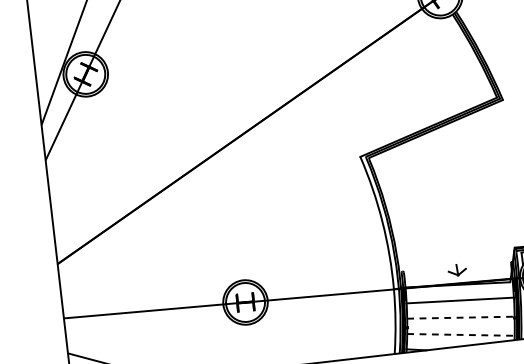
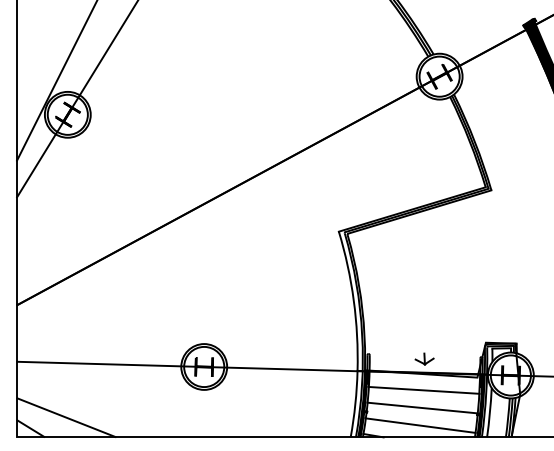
line: (461, 318) -> (423, 408), dashed -> solid
line: (461, 334) -> (421, 425), dashed -> solid

